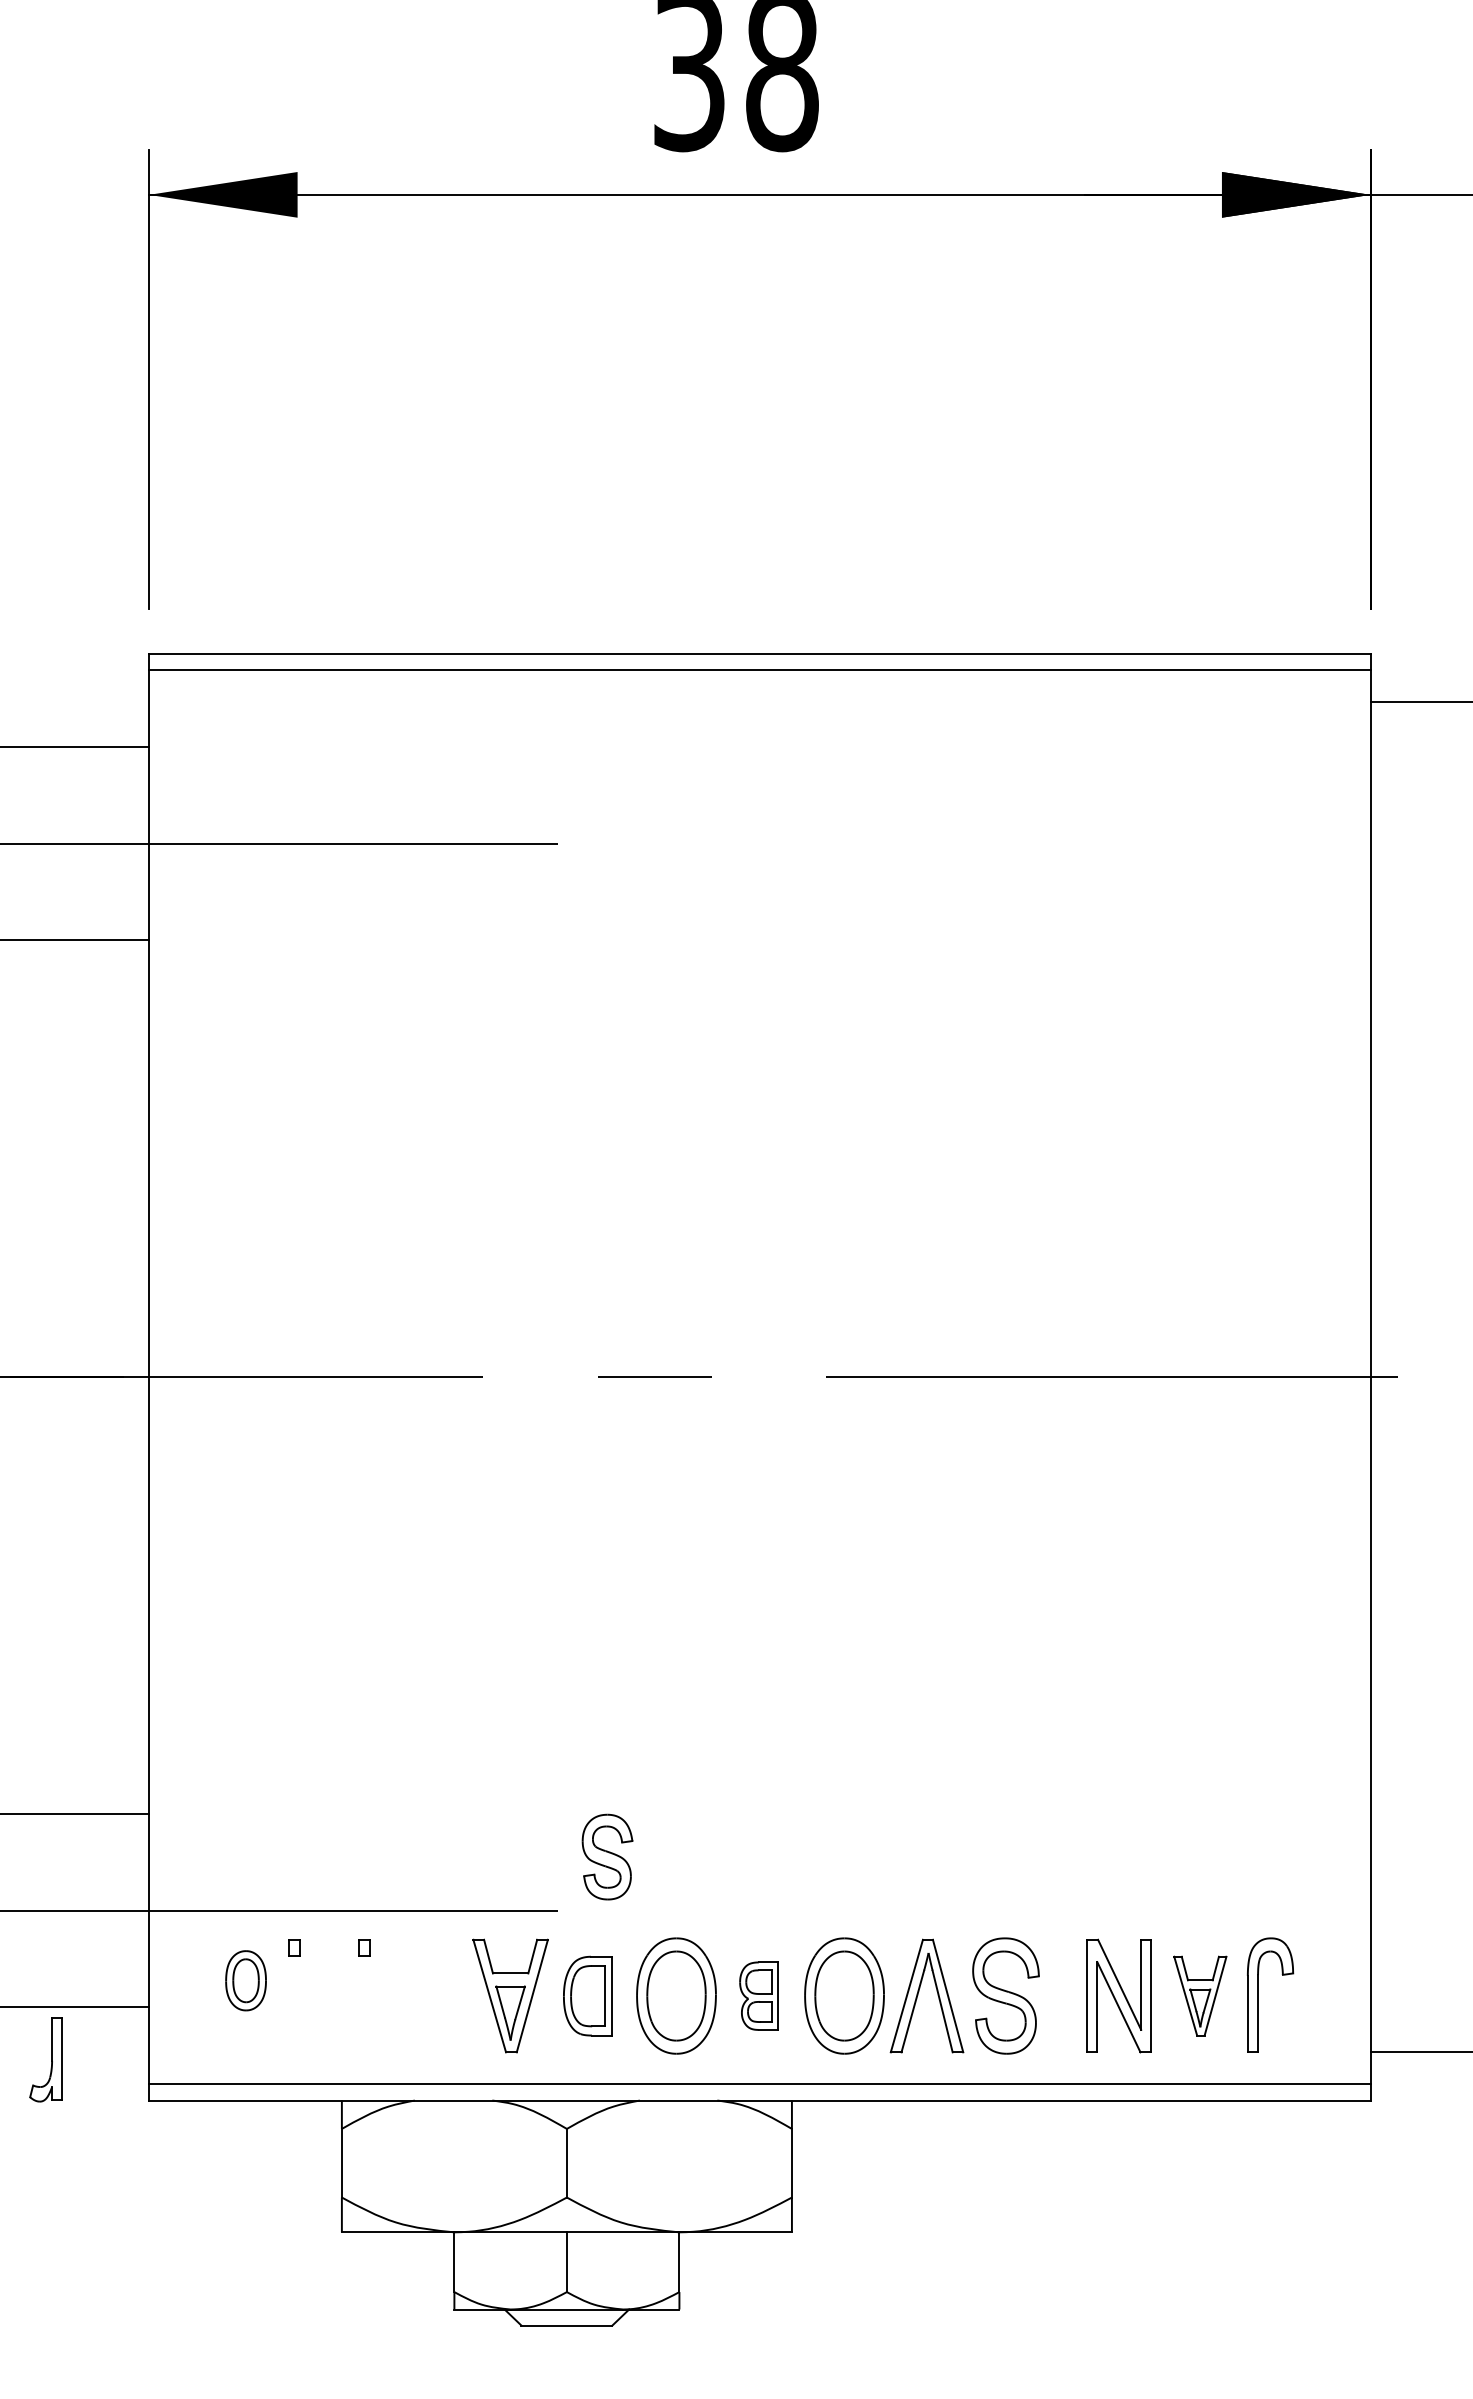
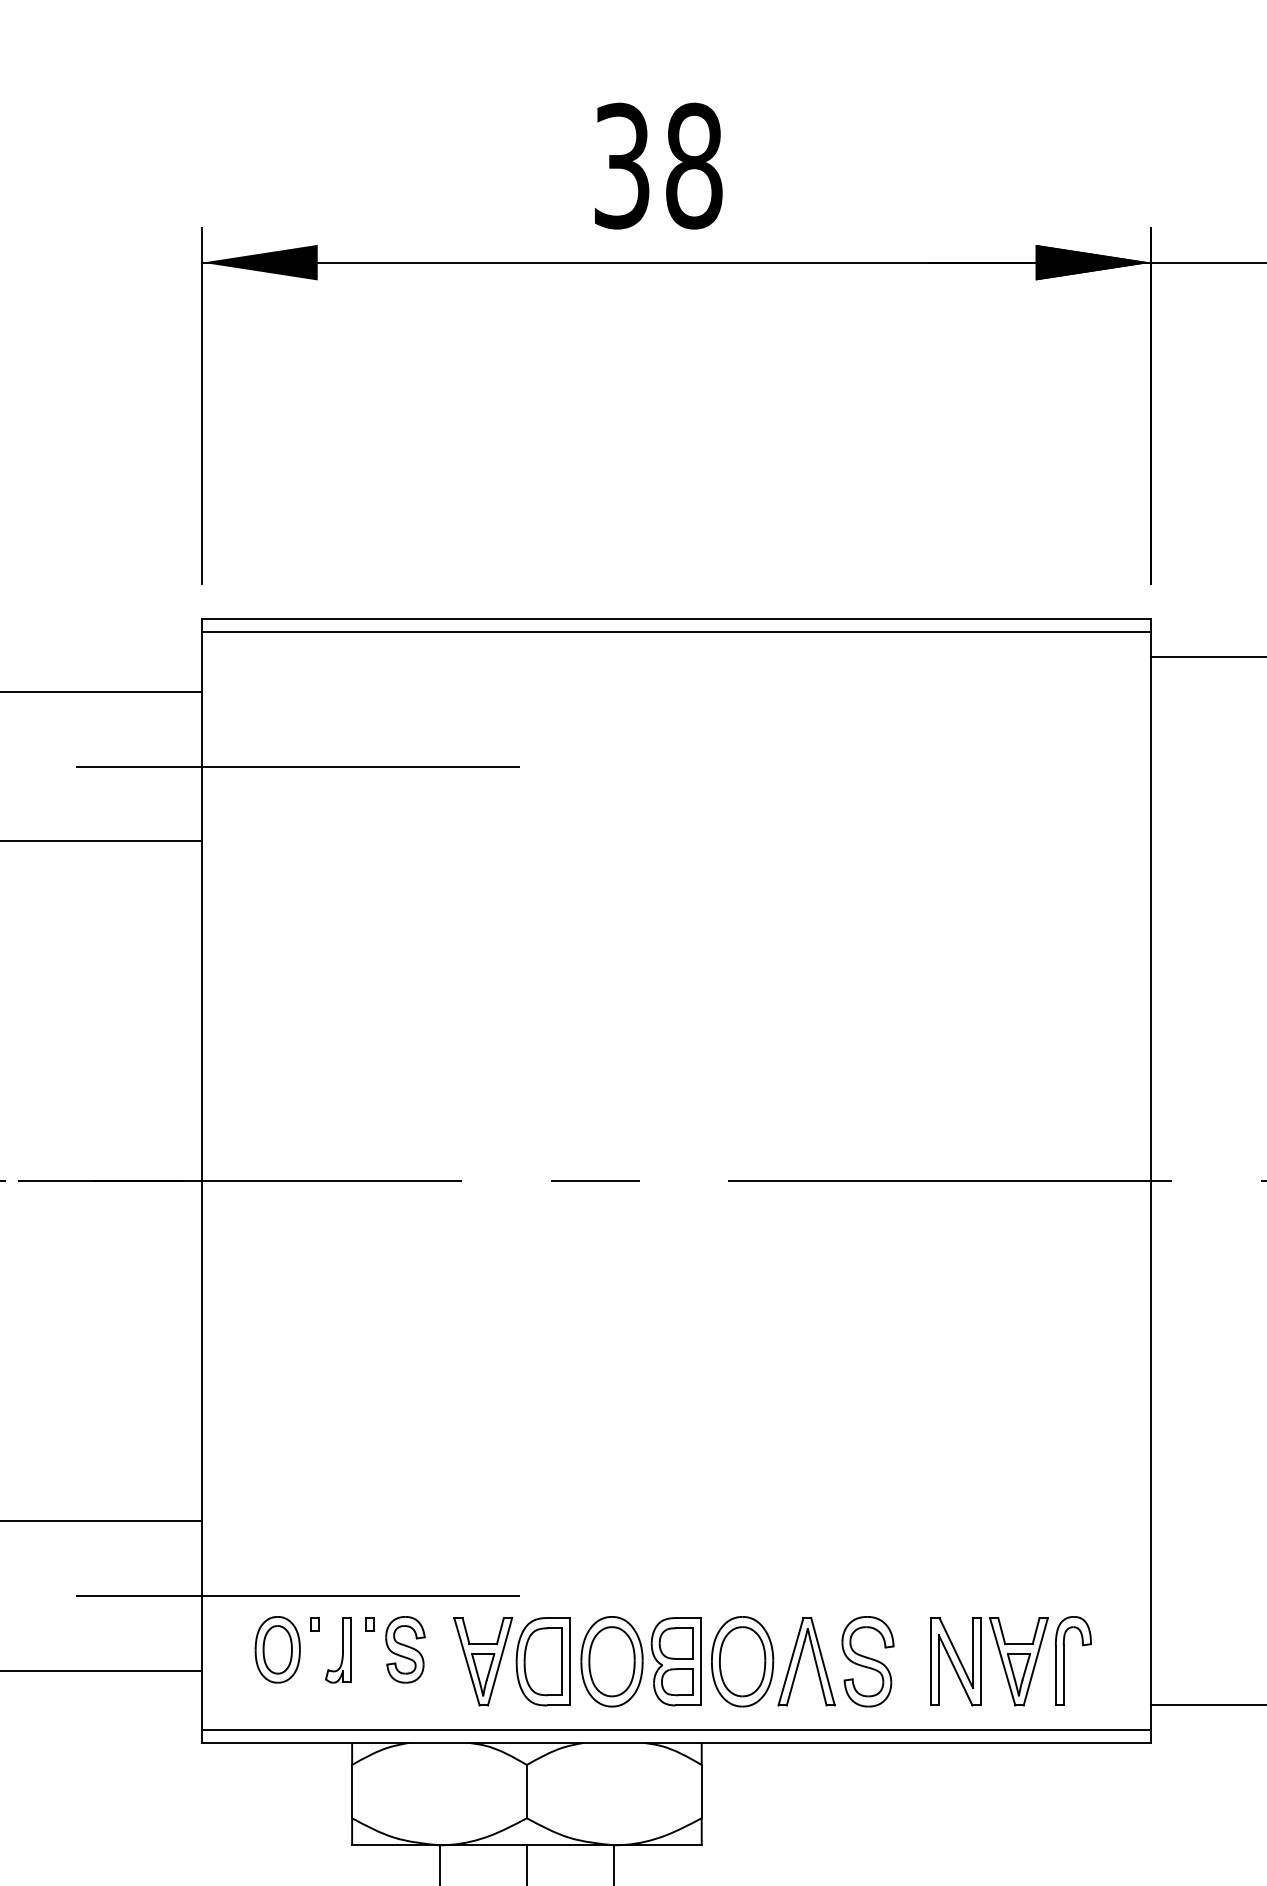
part: (607, 1856) -> (405, 1649), moved
part: (245, 1980) -> (277, 1649), size x1.43
part: (586, 1995) -> (542, 1661), size x1.43
part: (758, 1995) -> (675, 1661), size x1.67
part: (1199, 1995) -> (1018, 1661), size x1.43
part: (46, 2060) -> (338, 1650), moved

